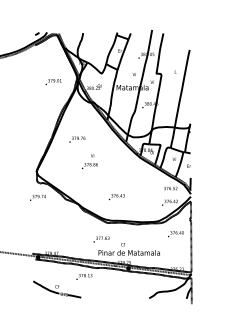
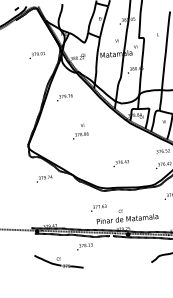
text: (77, 139) -> (64, 97), moved
text: (37, 197) -> (43, 178), moved
text: (116, 197) -> (120, 163), moved

